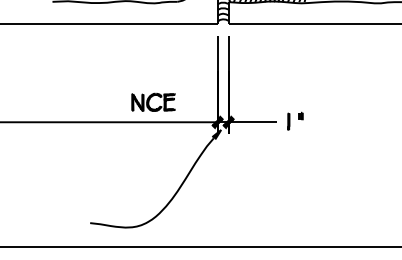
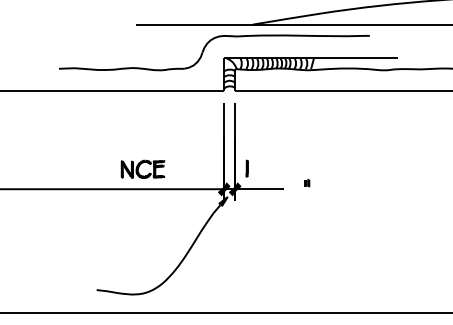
part: (152, 101) -> (142, 168), moved
line: (287, 121) -> (246, 168), moved

